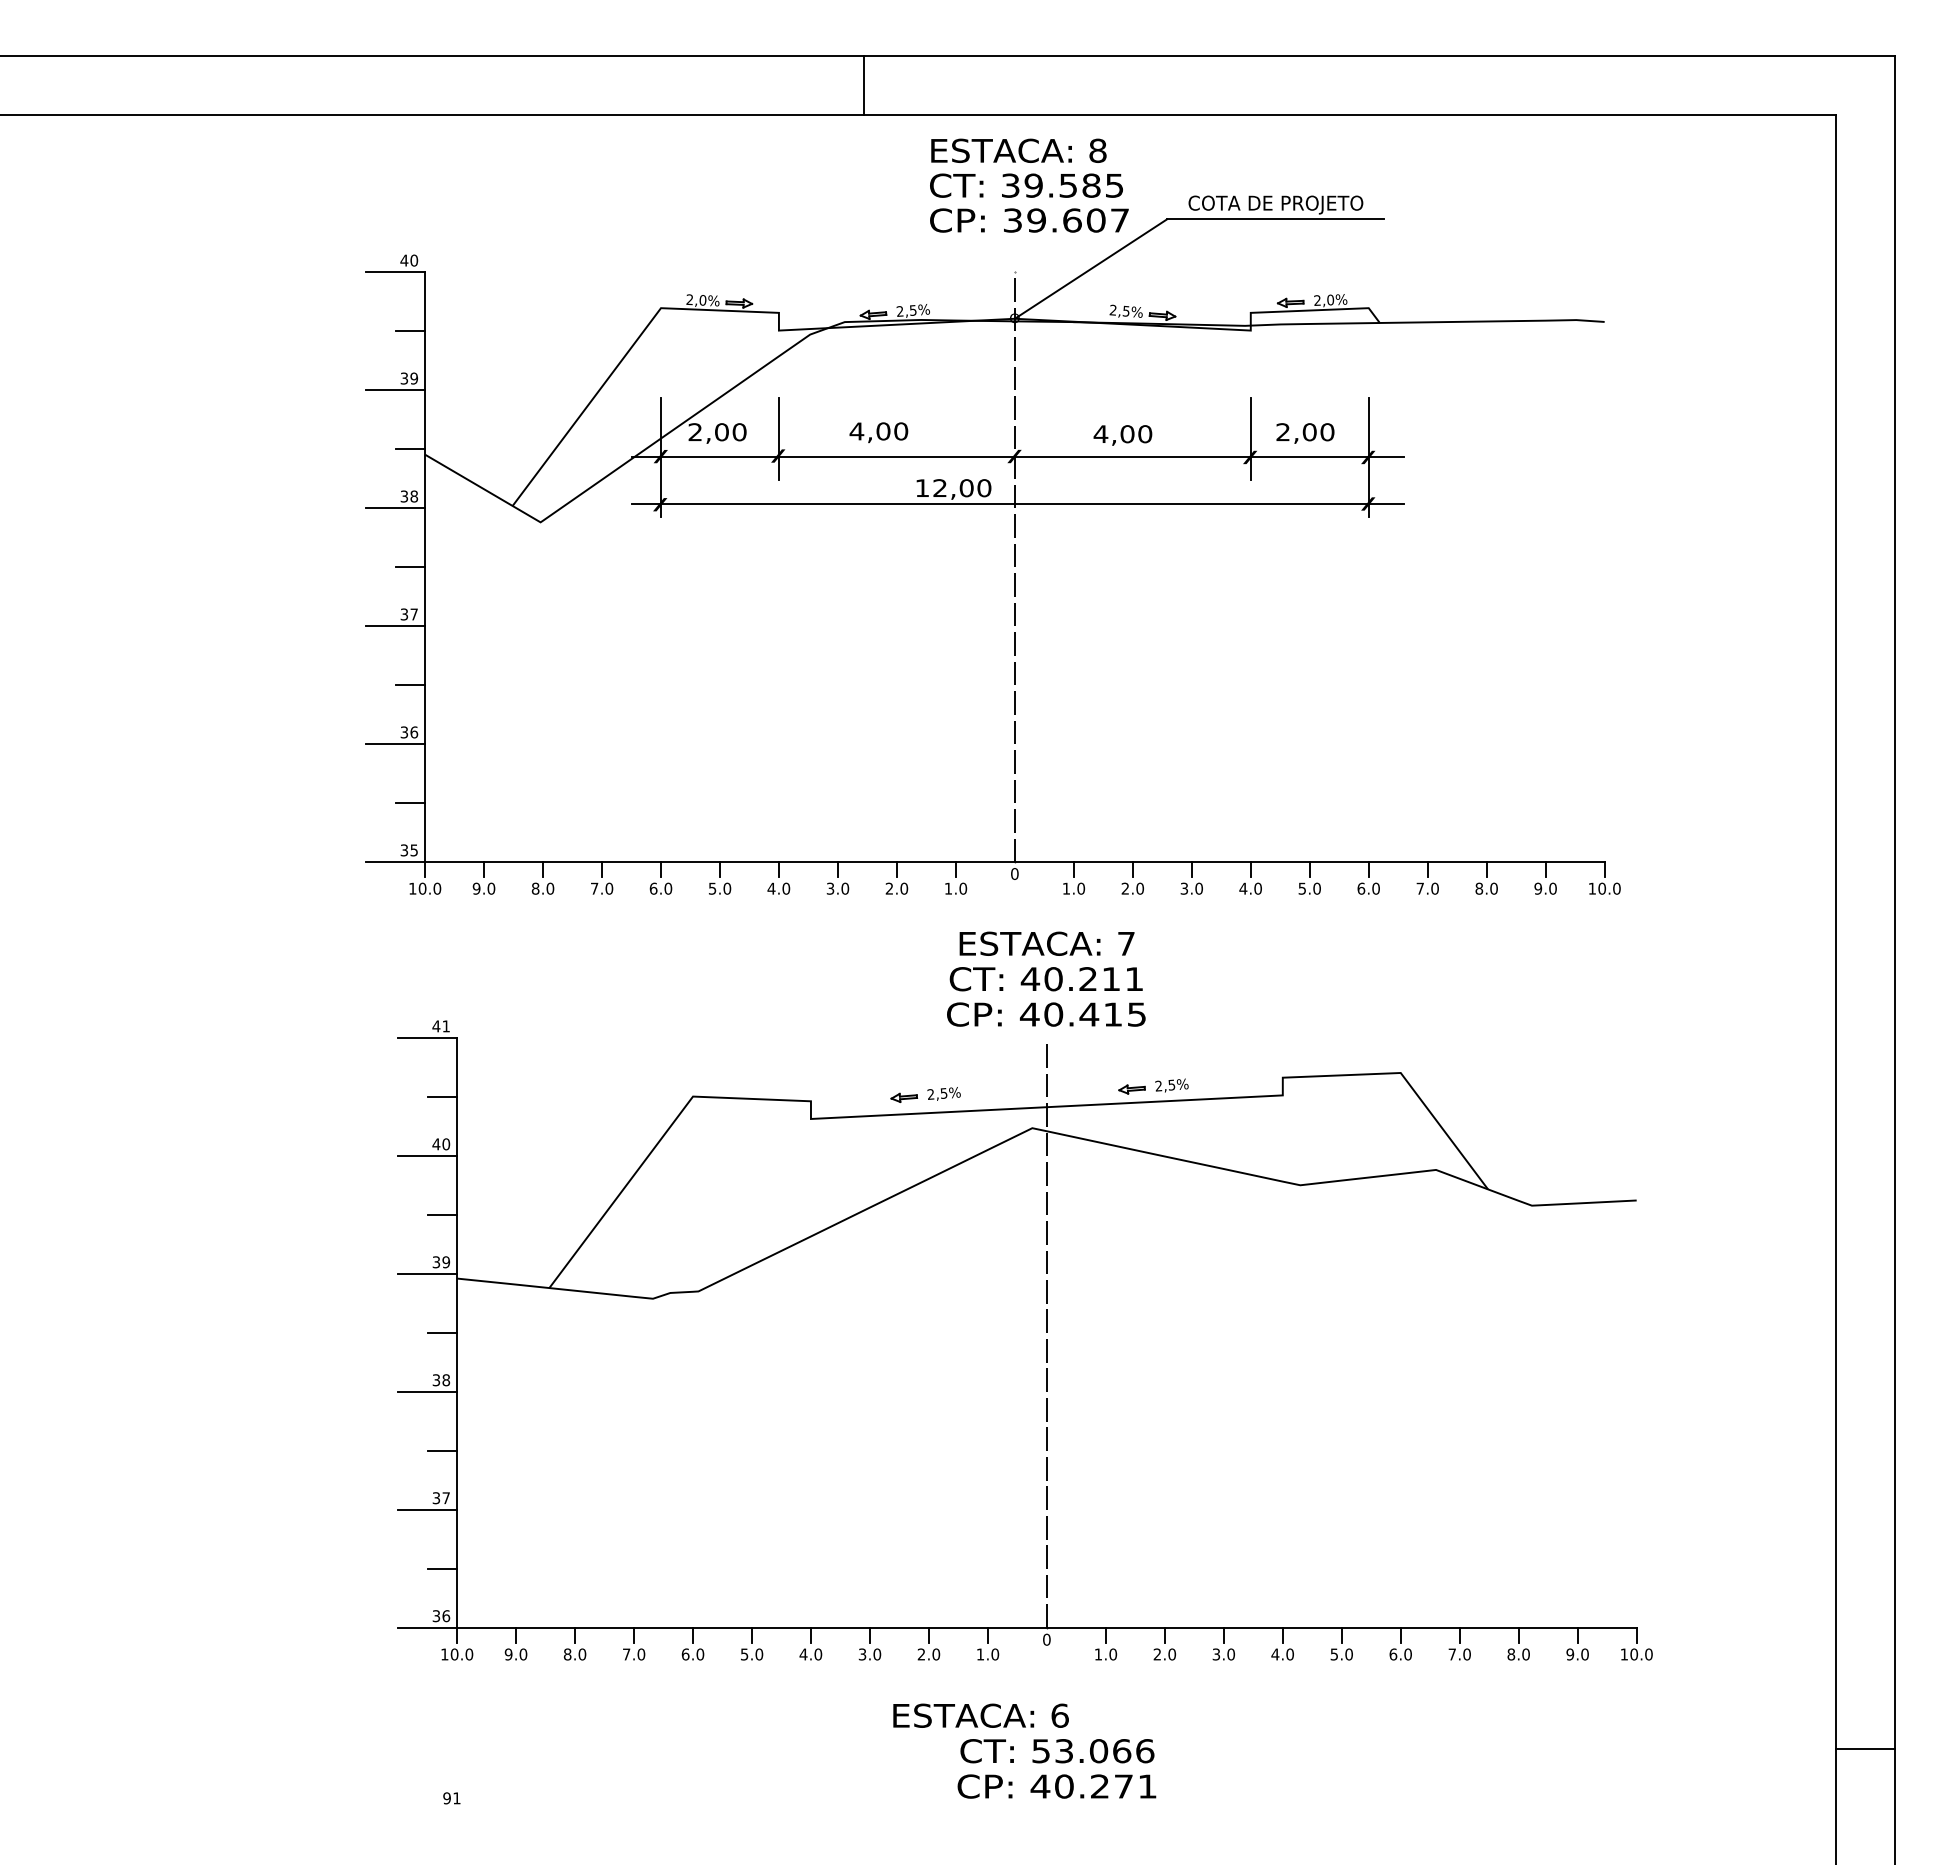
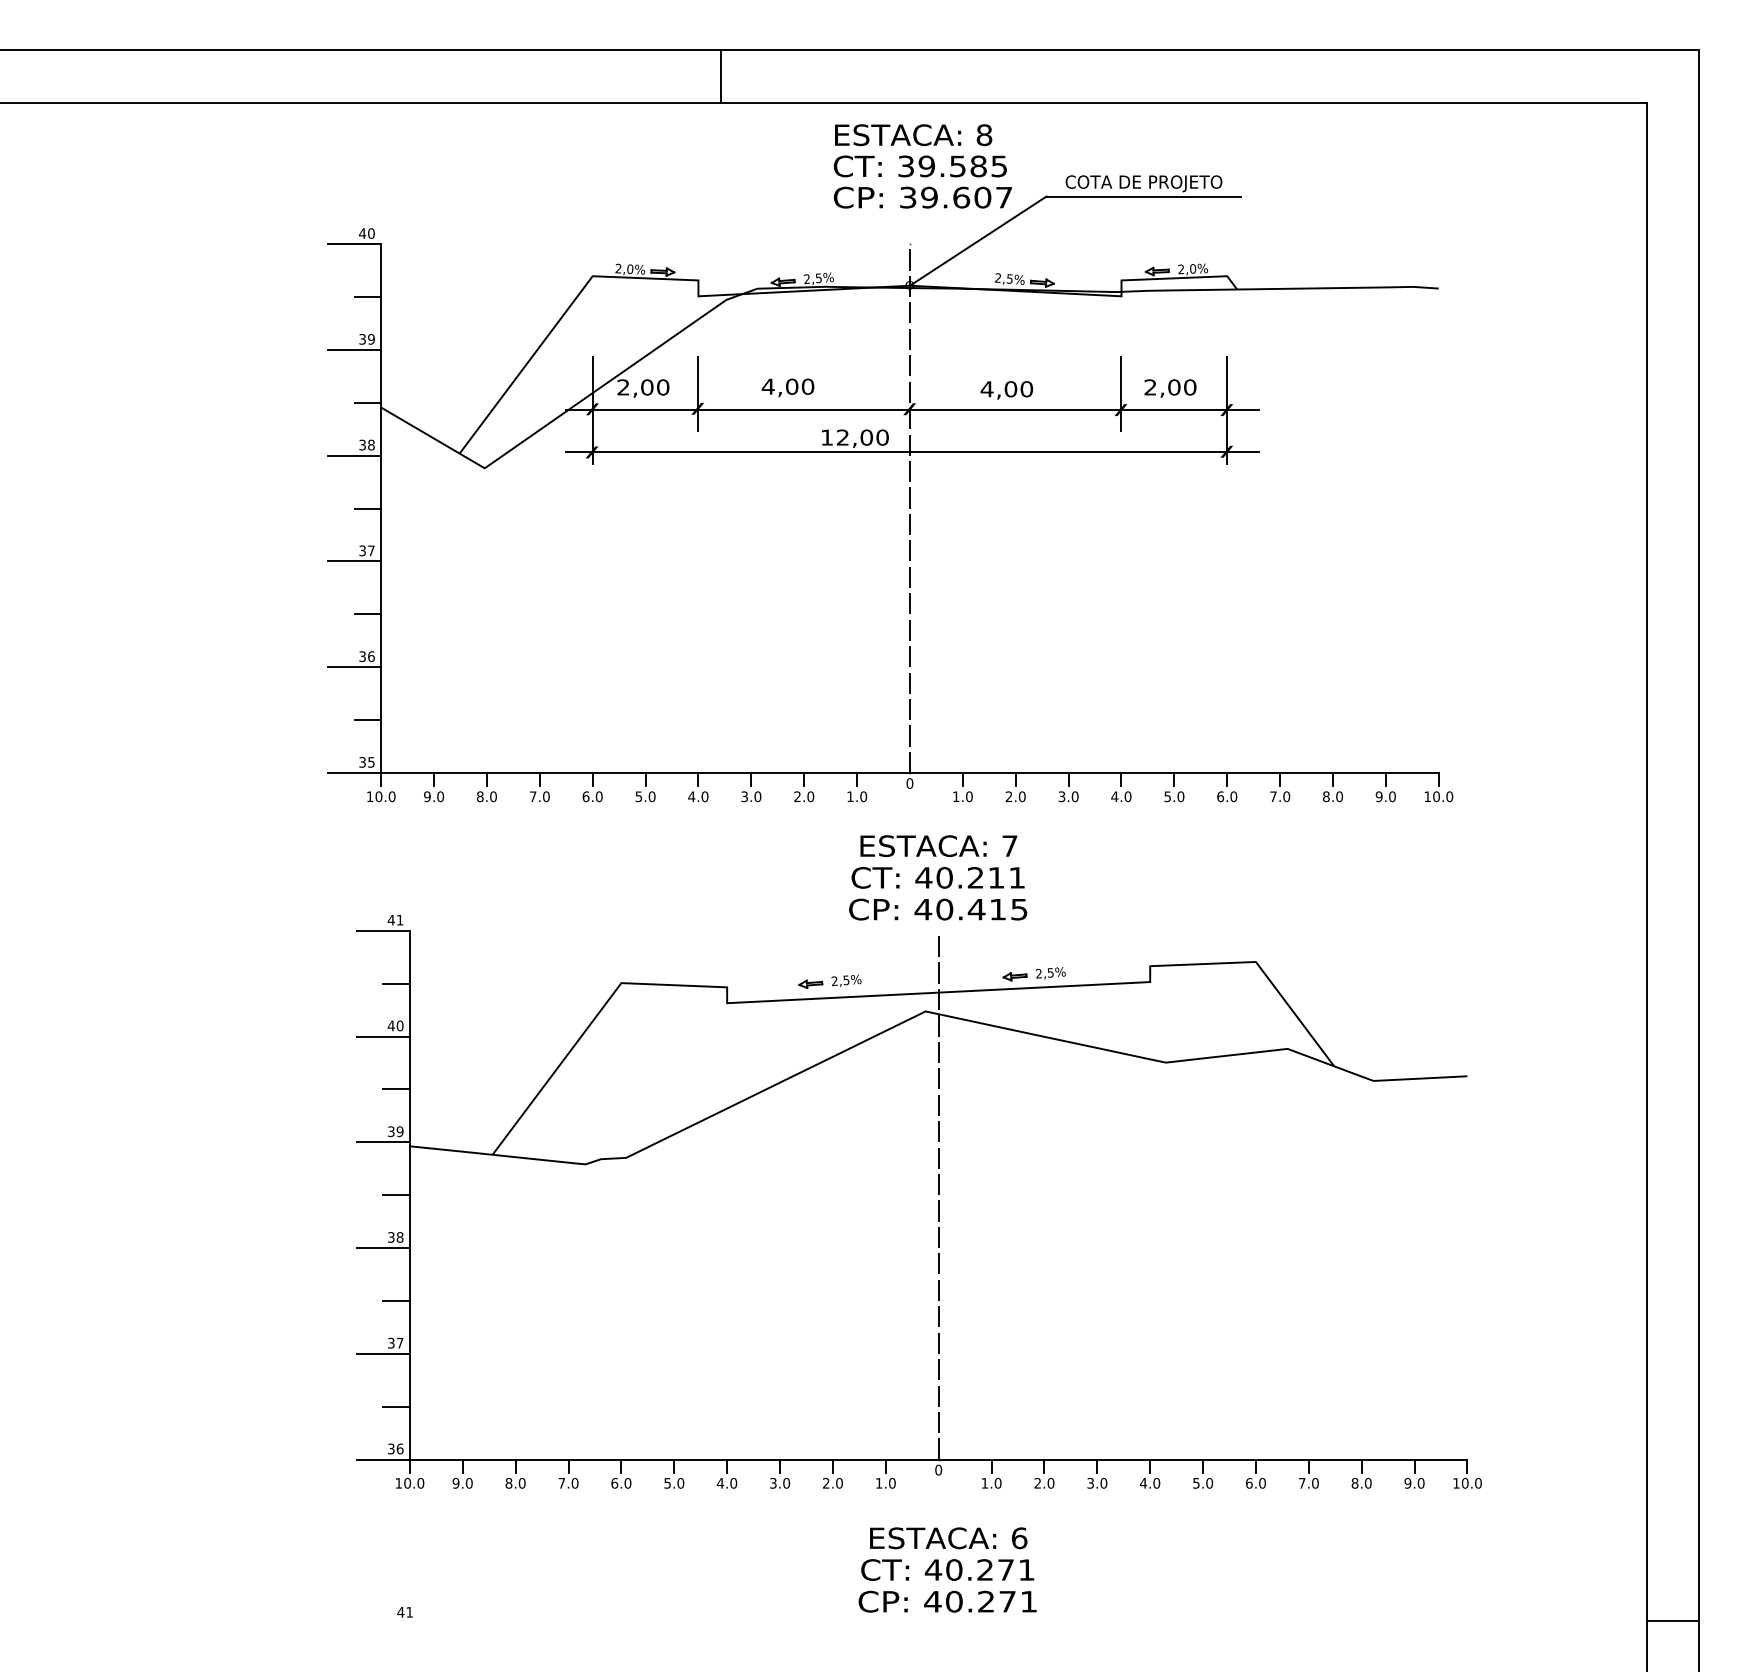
line: (864, 85) -> (721, 76), moved
text: (980, 1715) -> (948, 1538), moved
line: (1865, 1748) -> (1672, 1620), moved
text: (1092, 1751) -> (979, 1570), 53.066 -> 40.271
text: (447, 1798) -> (401, 1612), 91 -> 41

